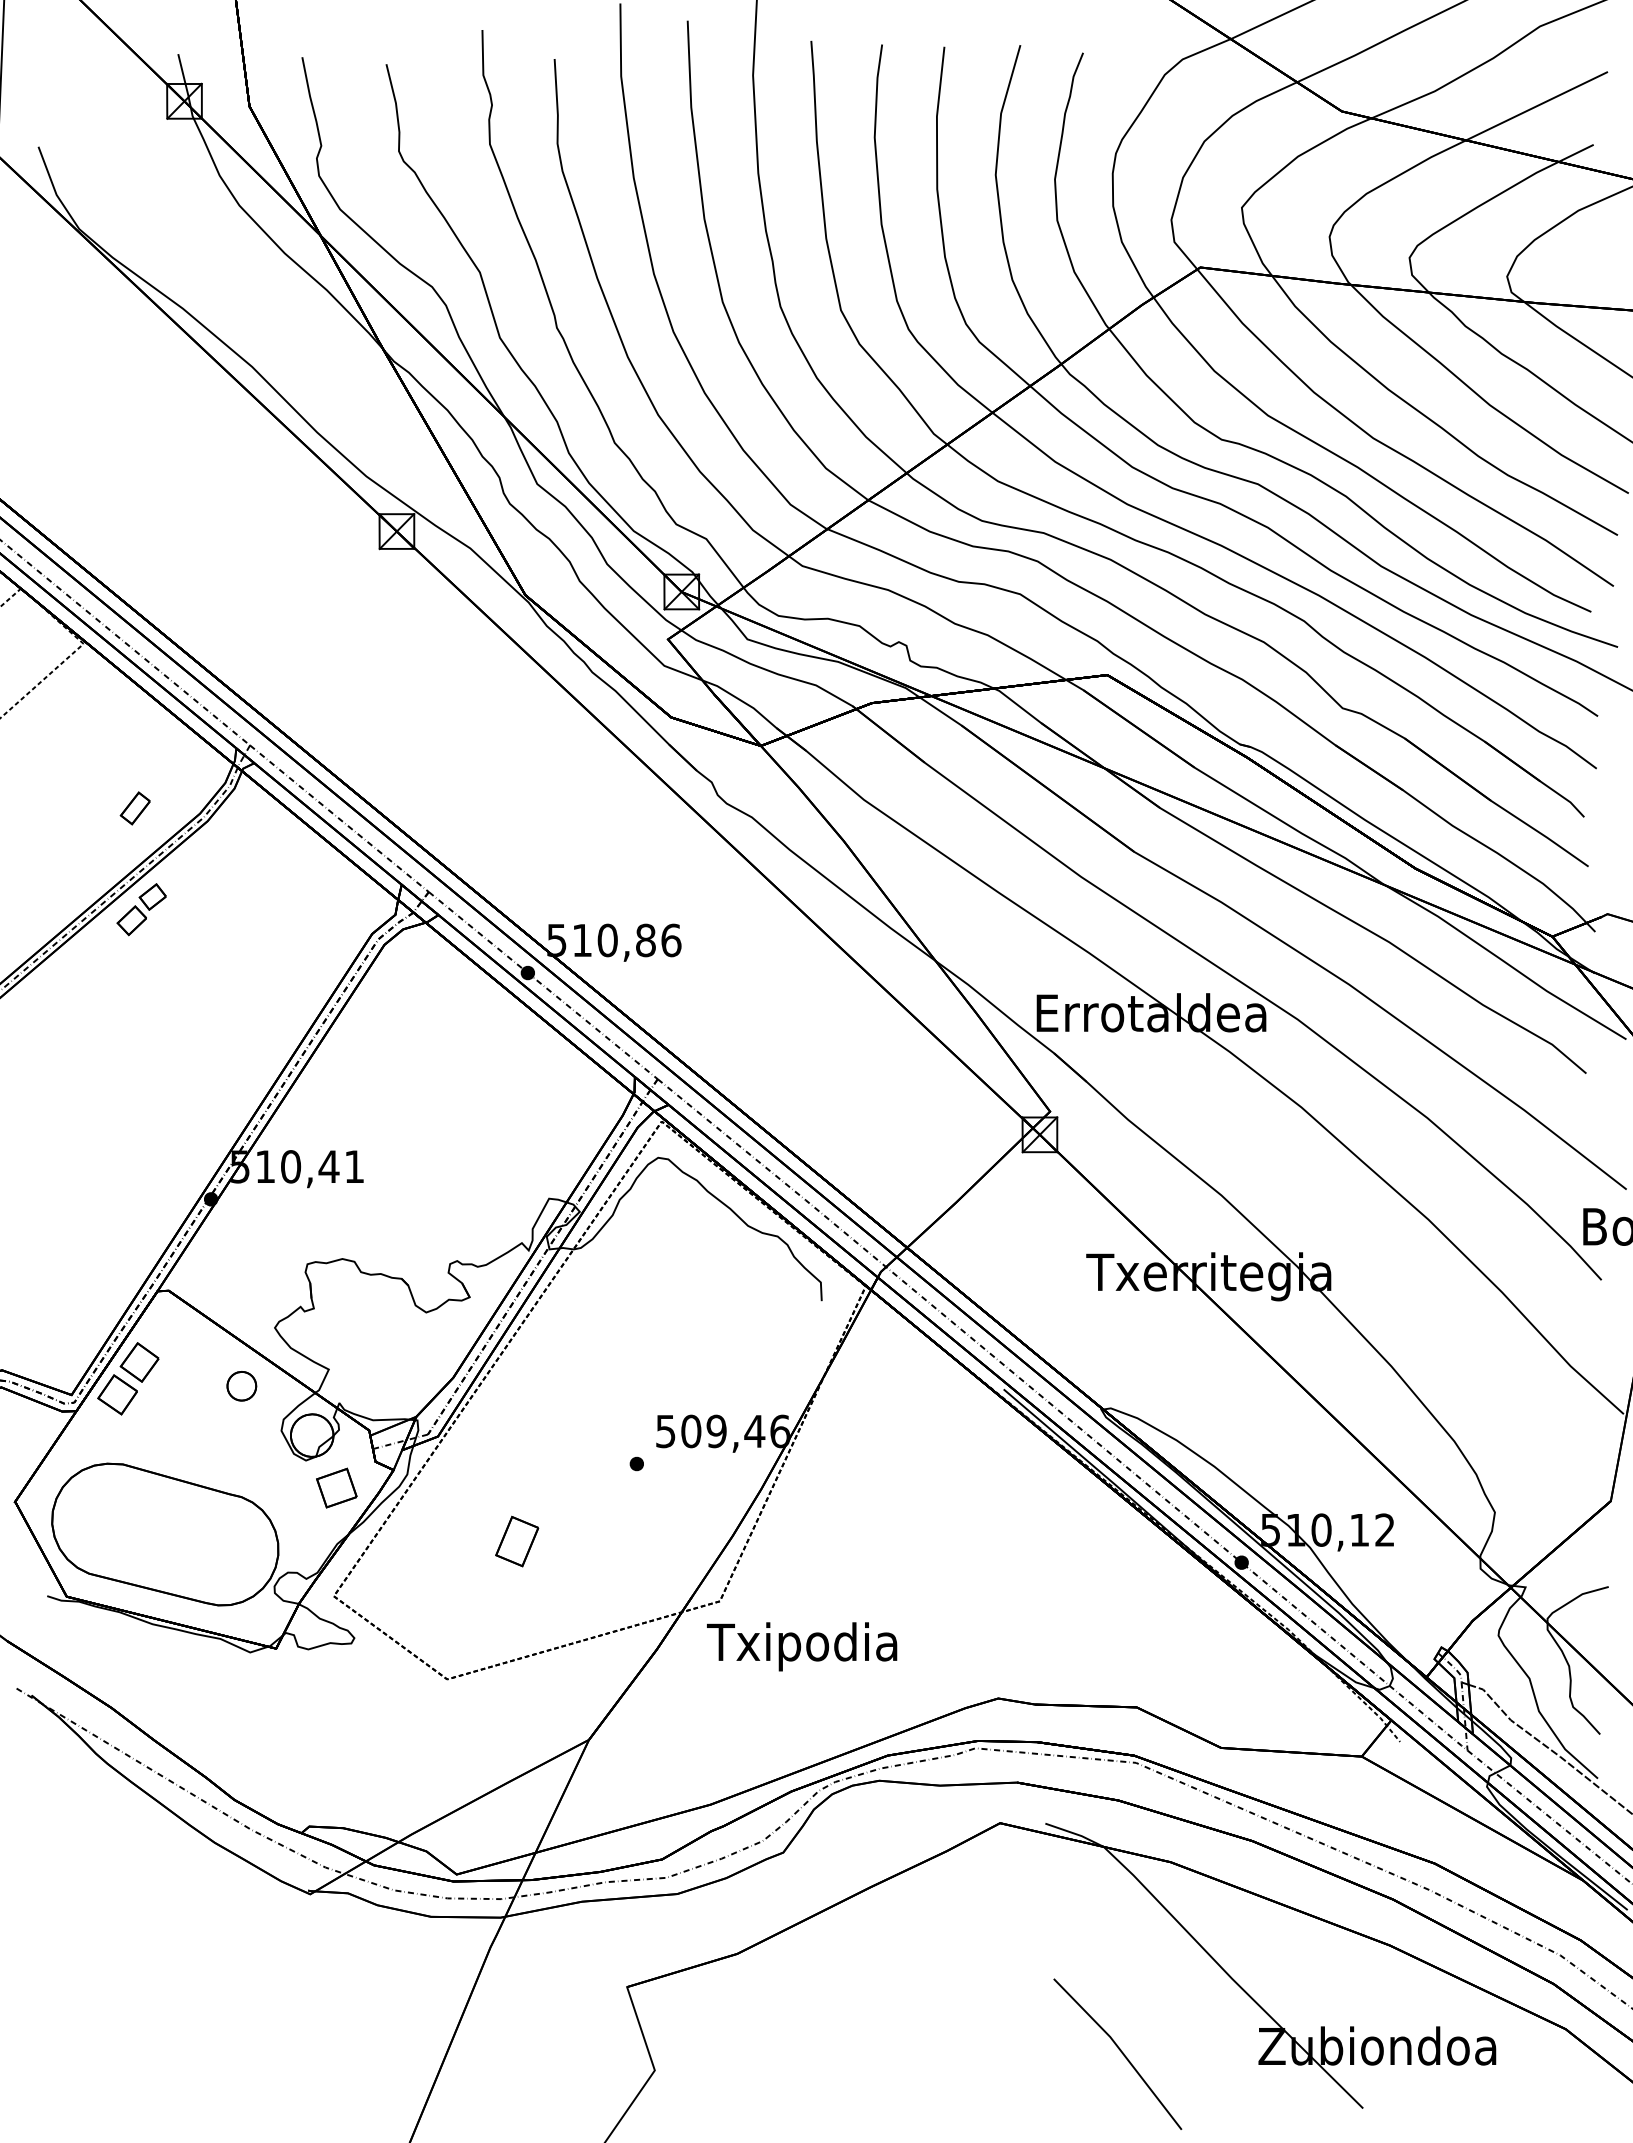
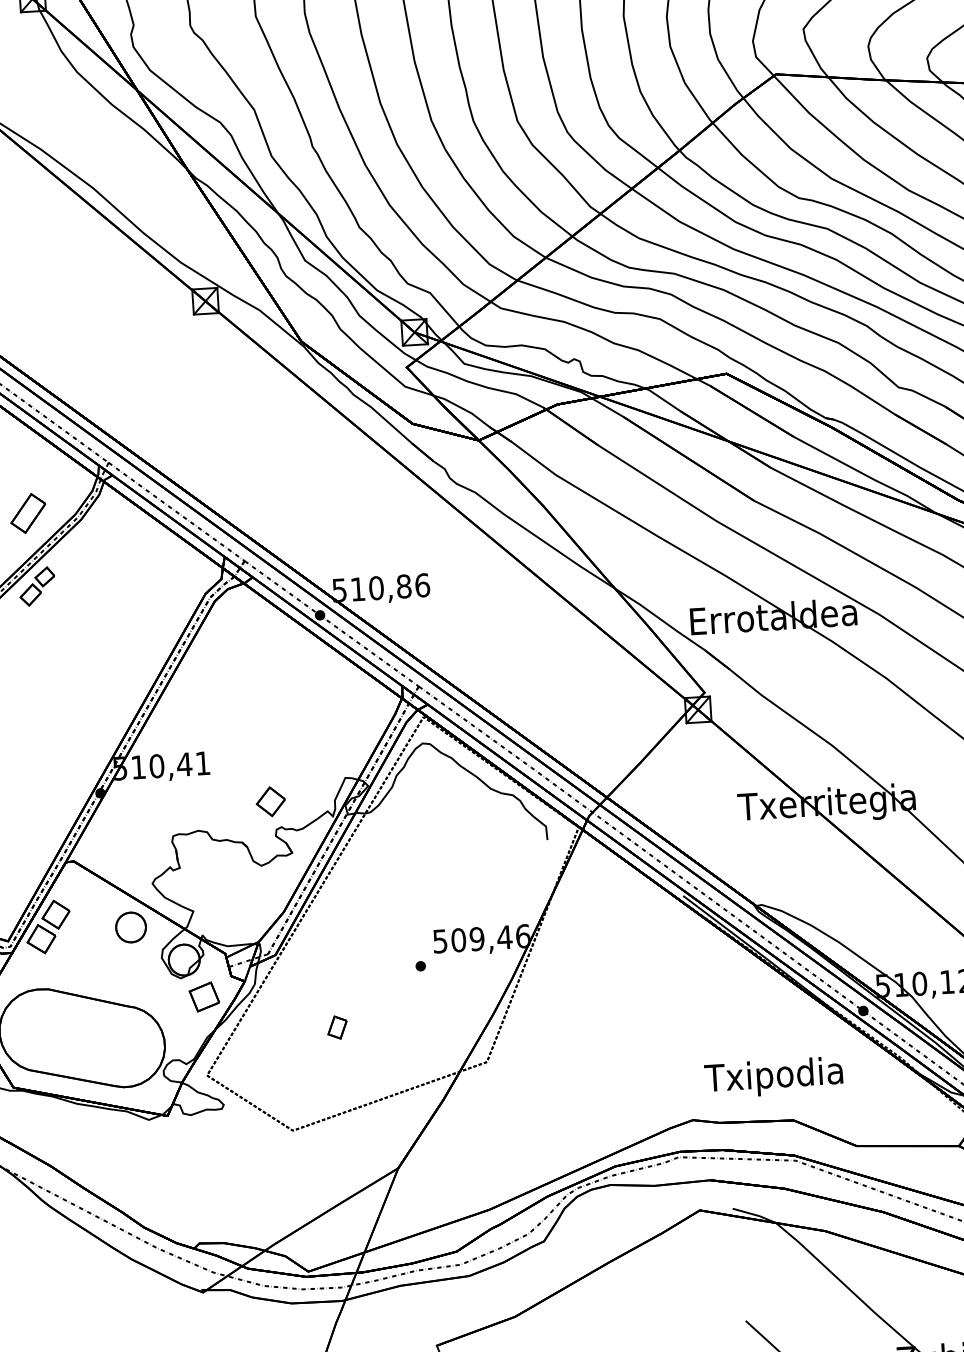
part: (135, 808) -> (28, 513), size x1.67
part: (444, 1225) -> (270, 801), added
part: (241, 1385) -> (130, 926), size x1.43
part: (517, 1540) -> (337, 1026), size x0.62
text: (802, 1646) -> (774, 1077), moved

